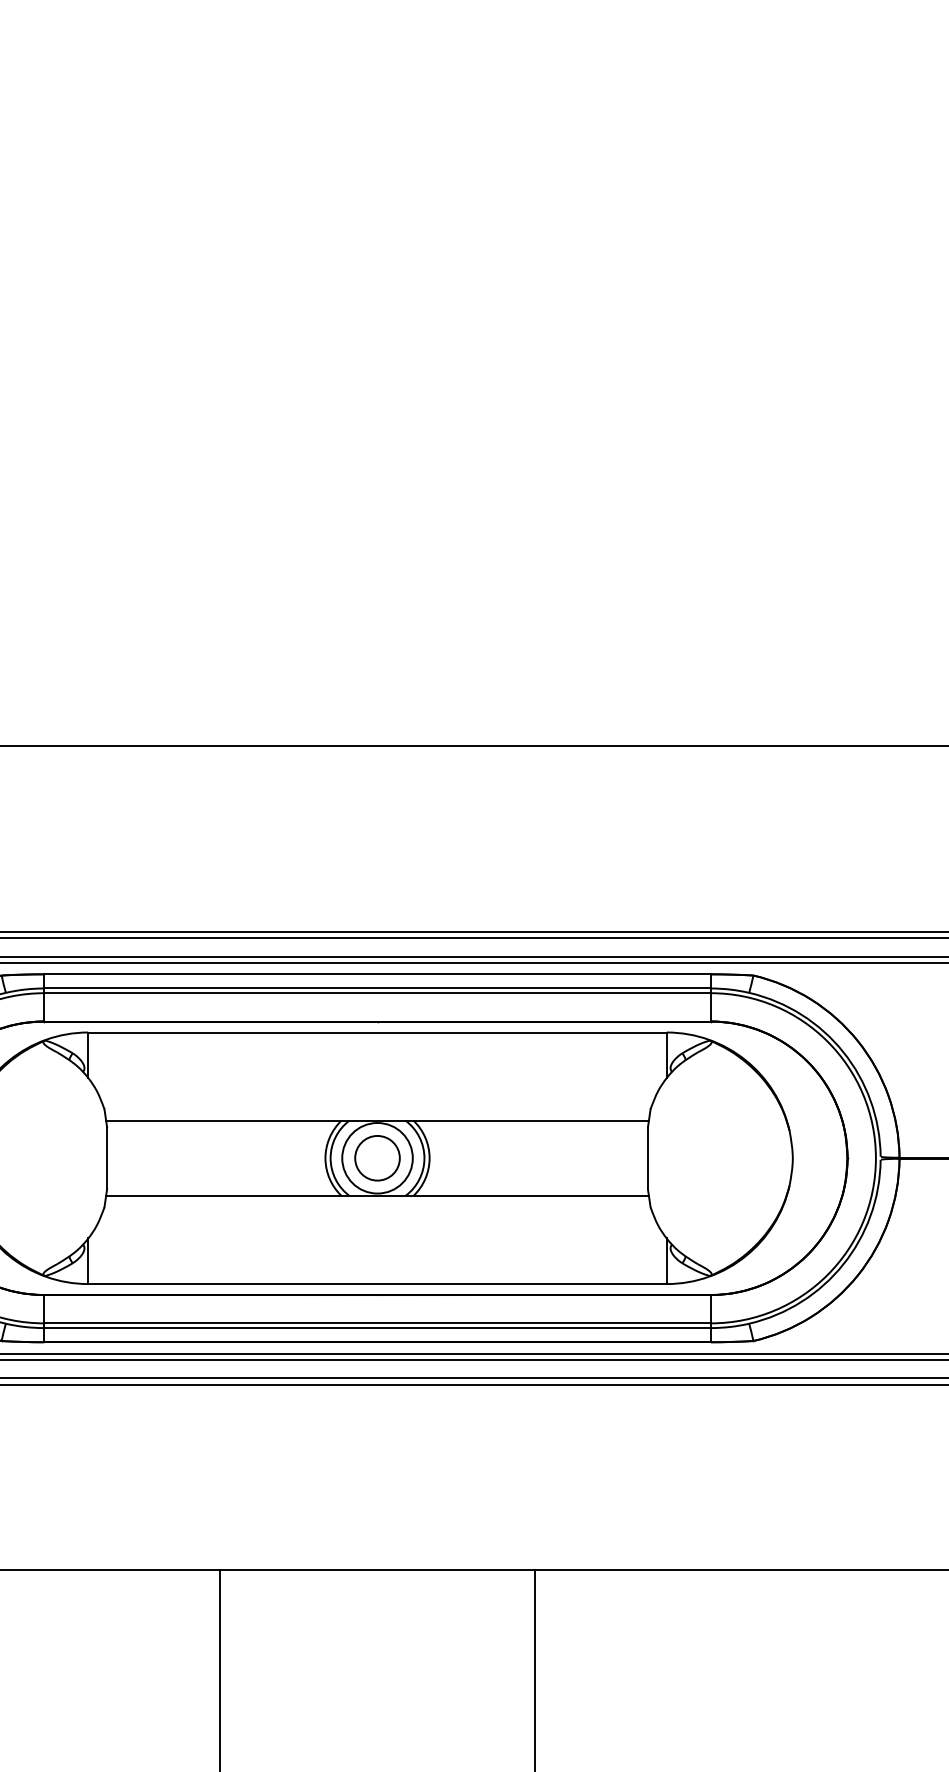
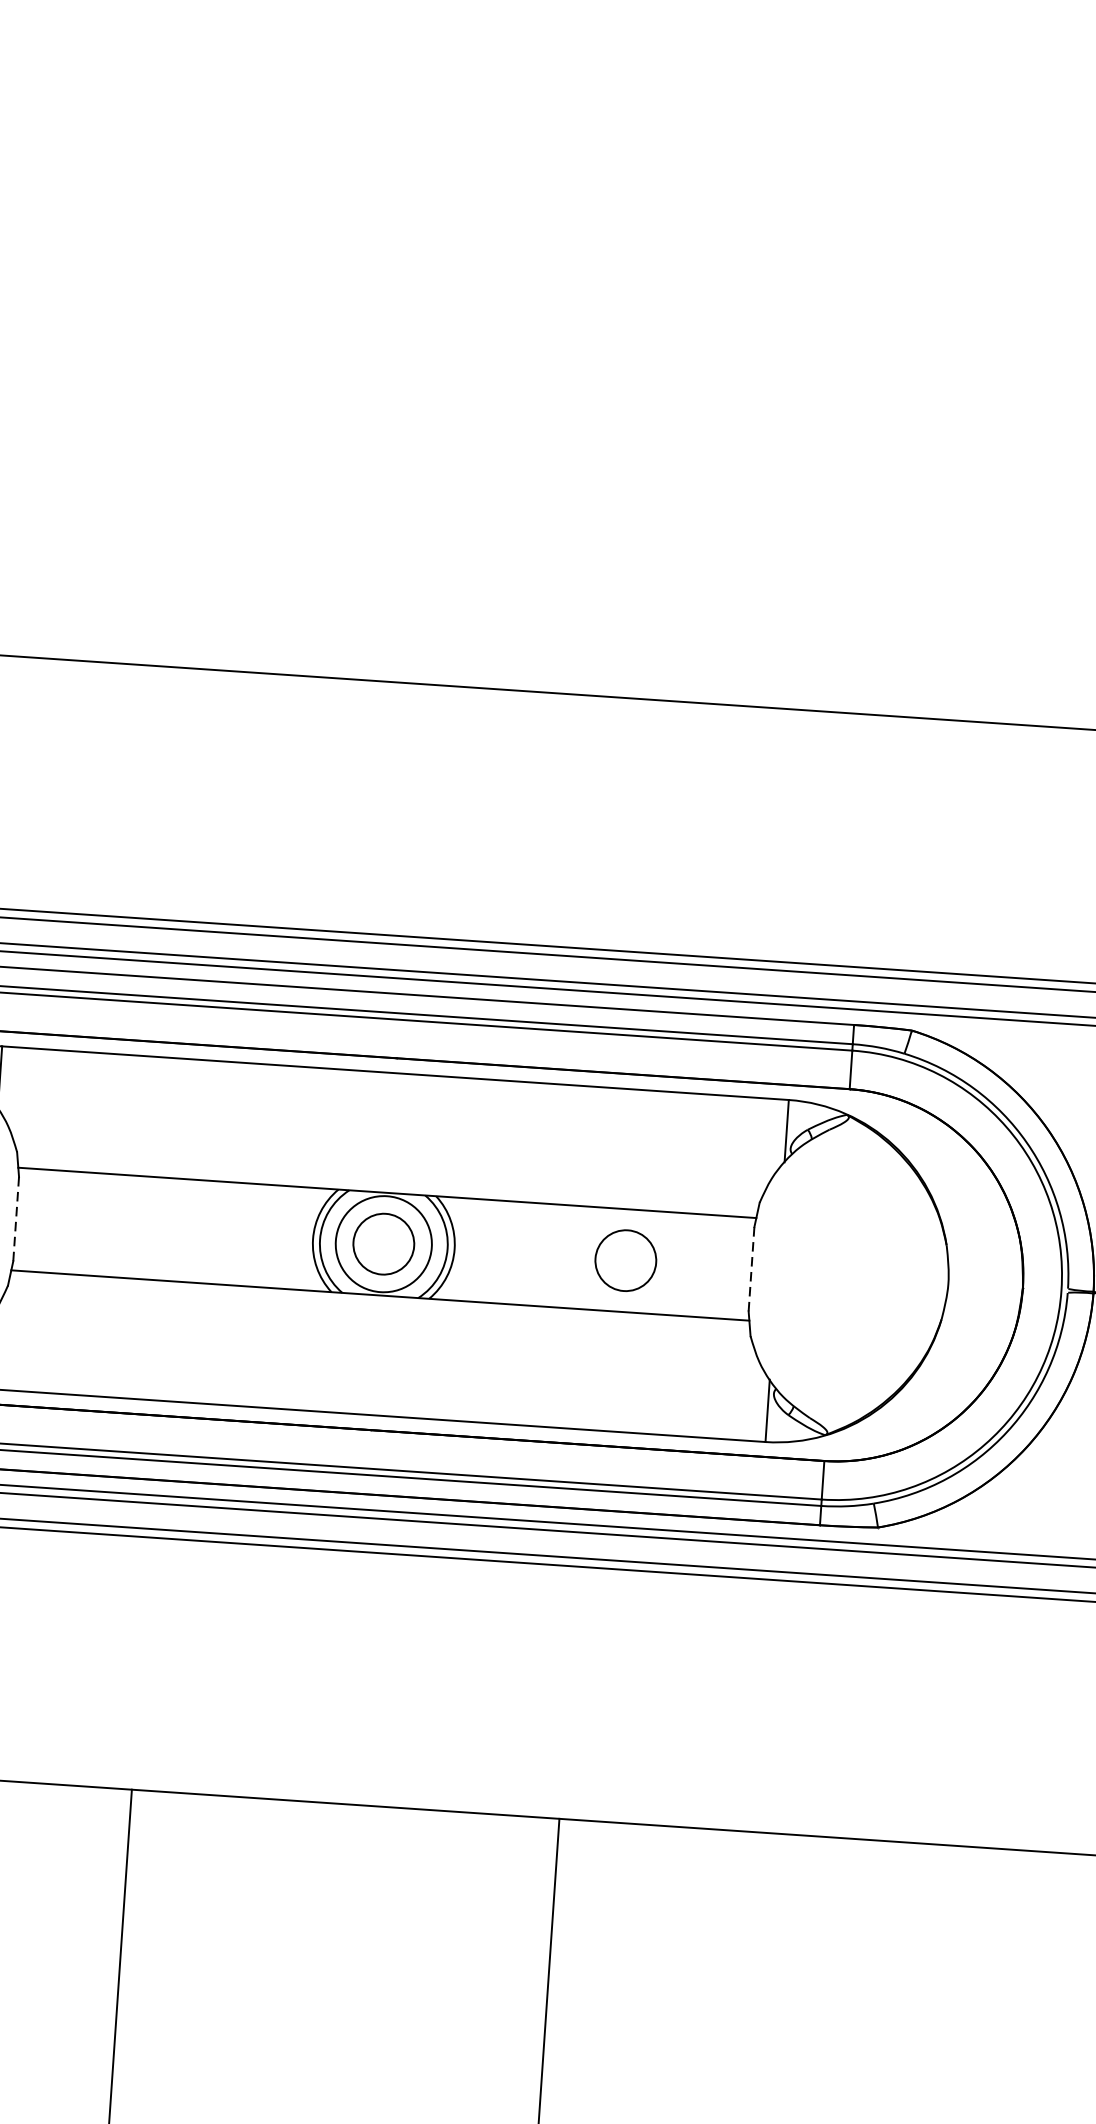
line: (107, 1157) -> (16, 1218), solid -> dashed
line: (647, 1157) -> (750, 1268), solid -> dashed
circle: (555, 1158) -> (625, 1260), added

